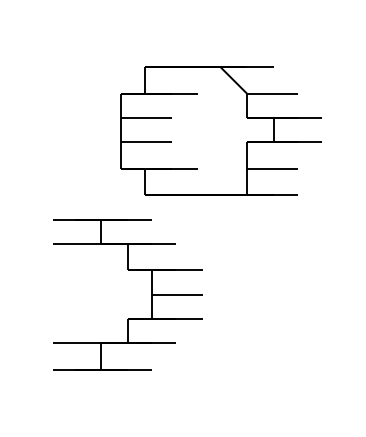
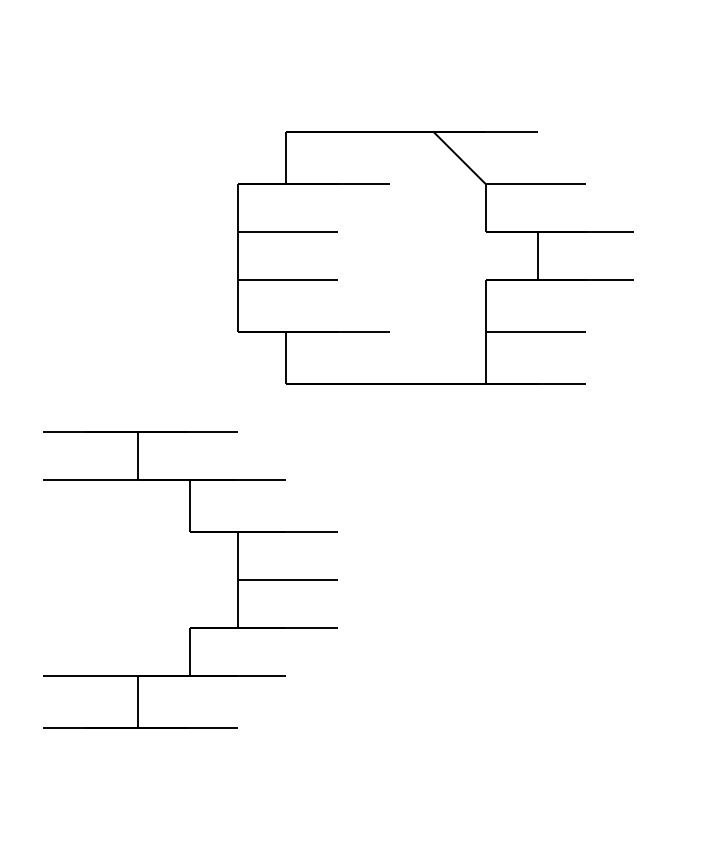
part: (151, 294) -> (237, 579), moved

